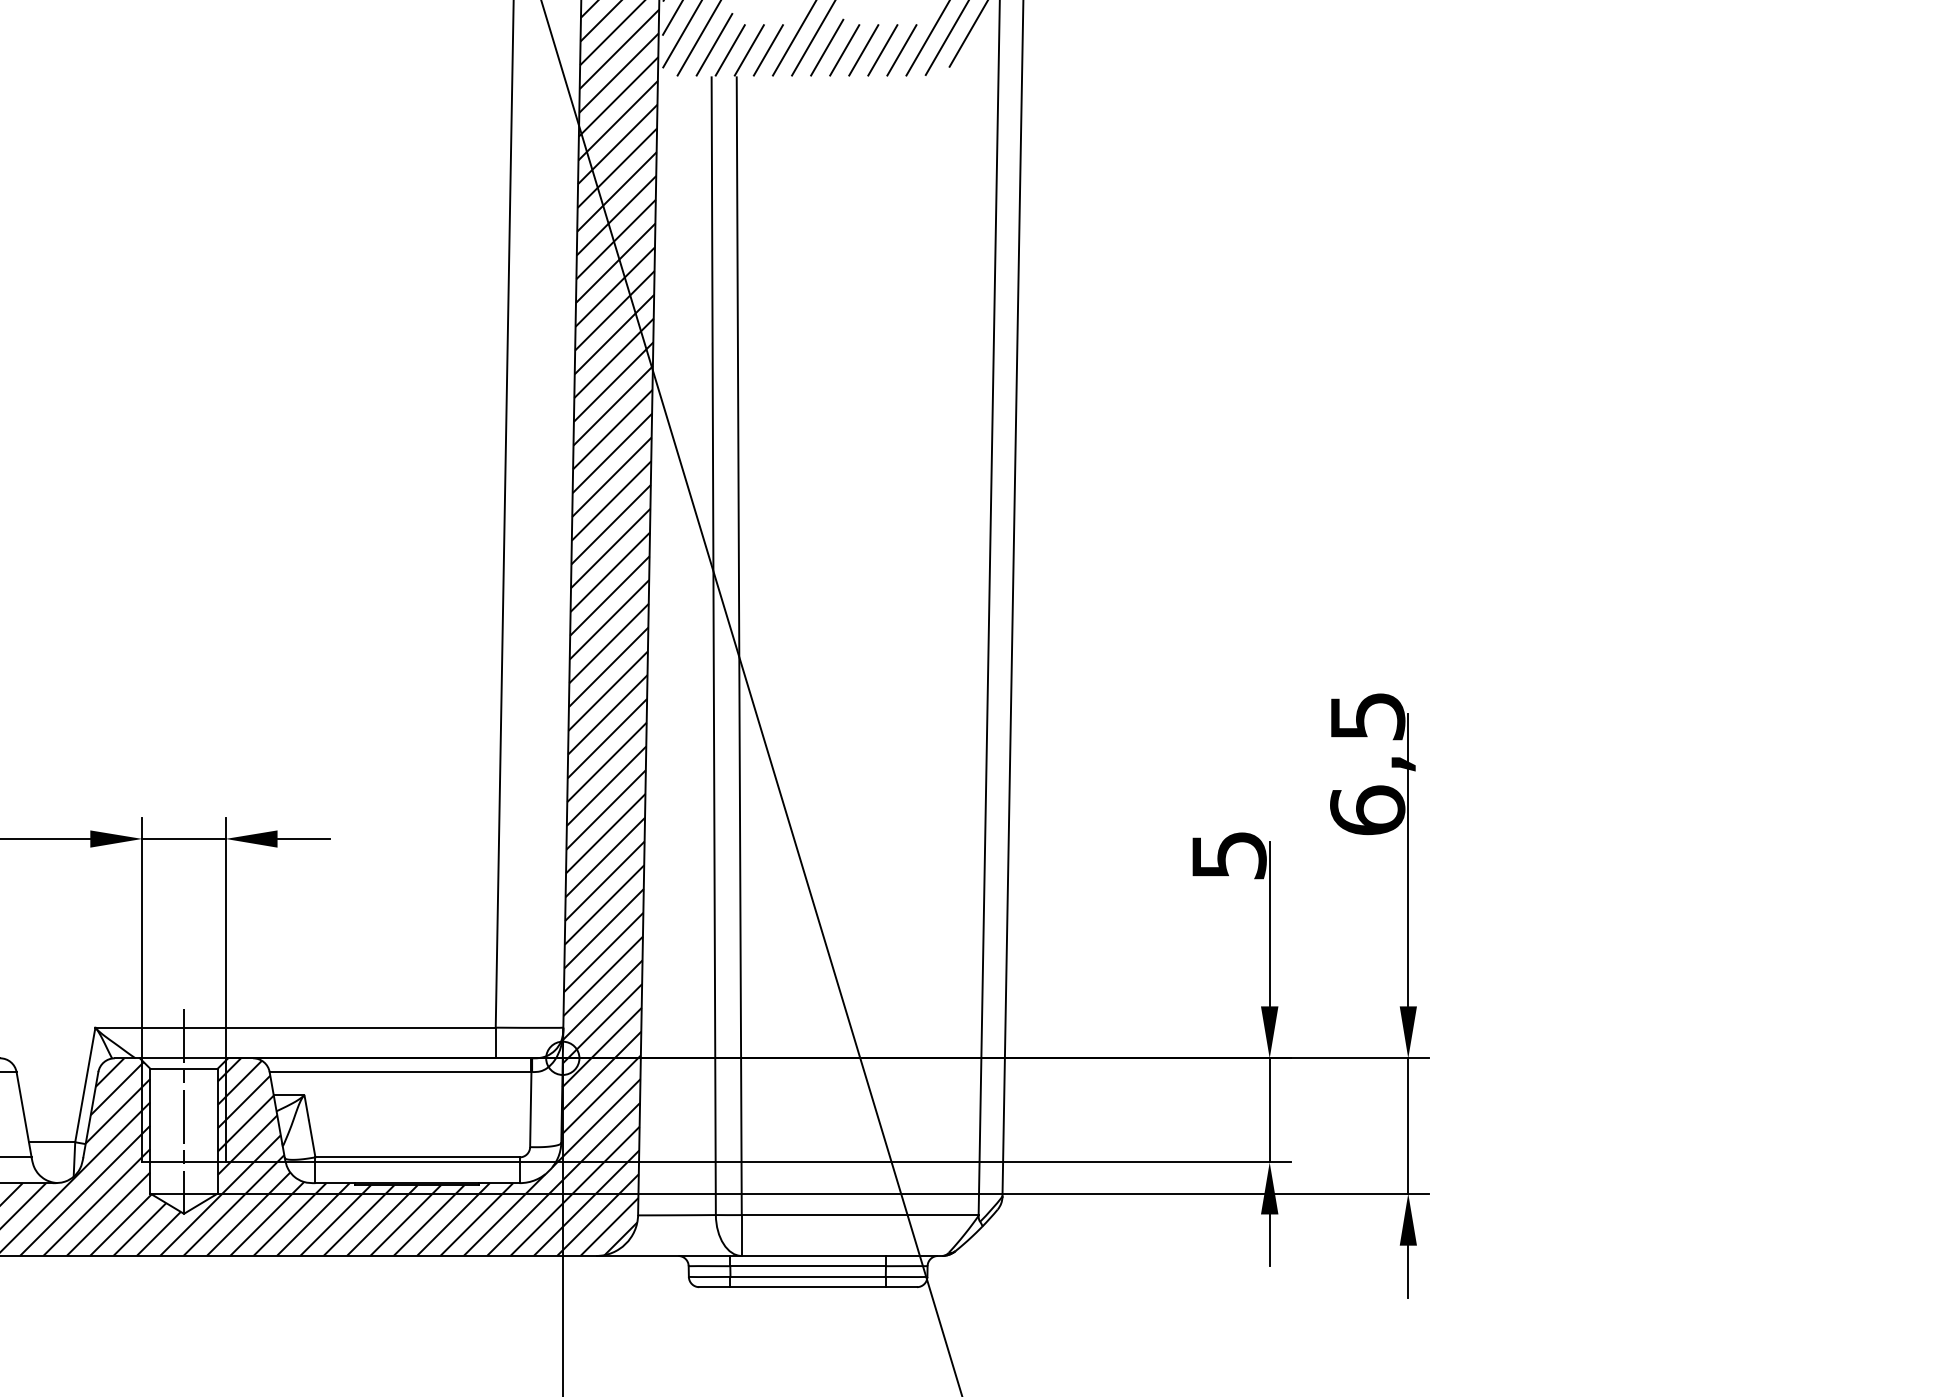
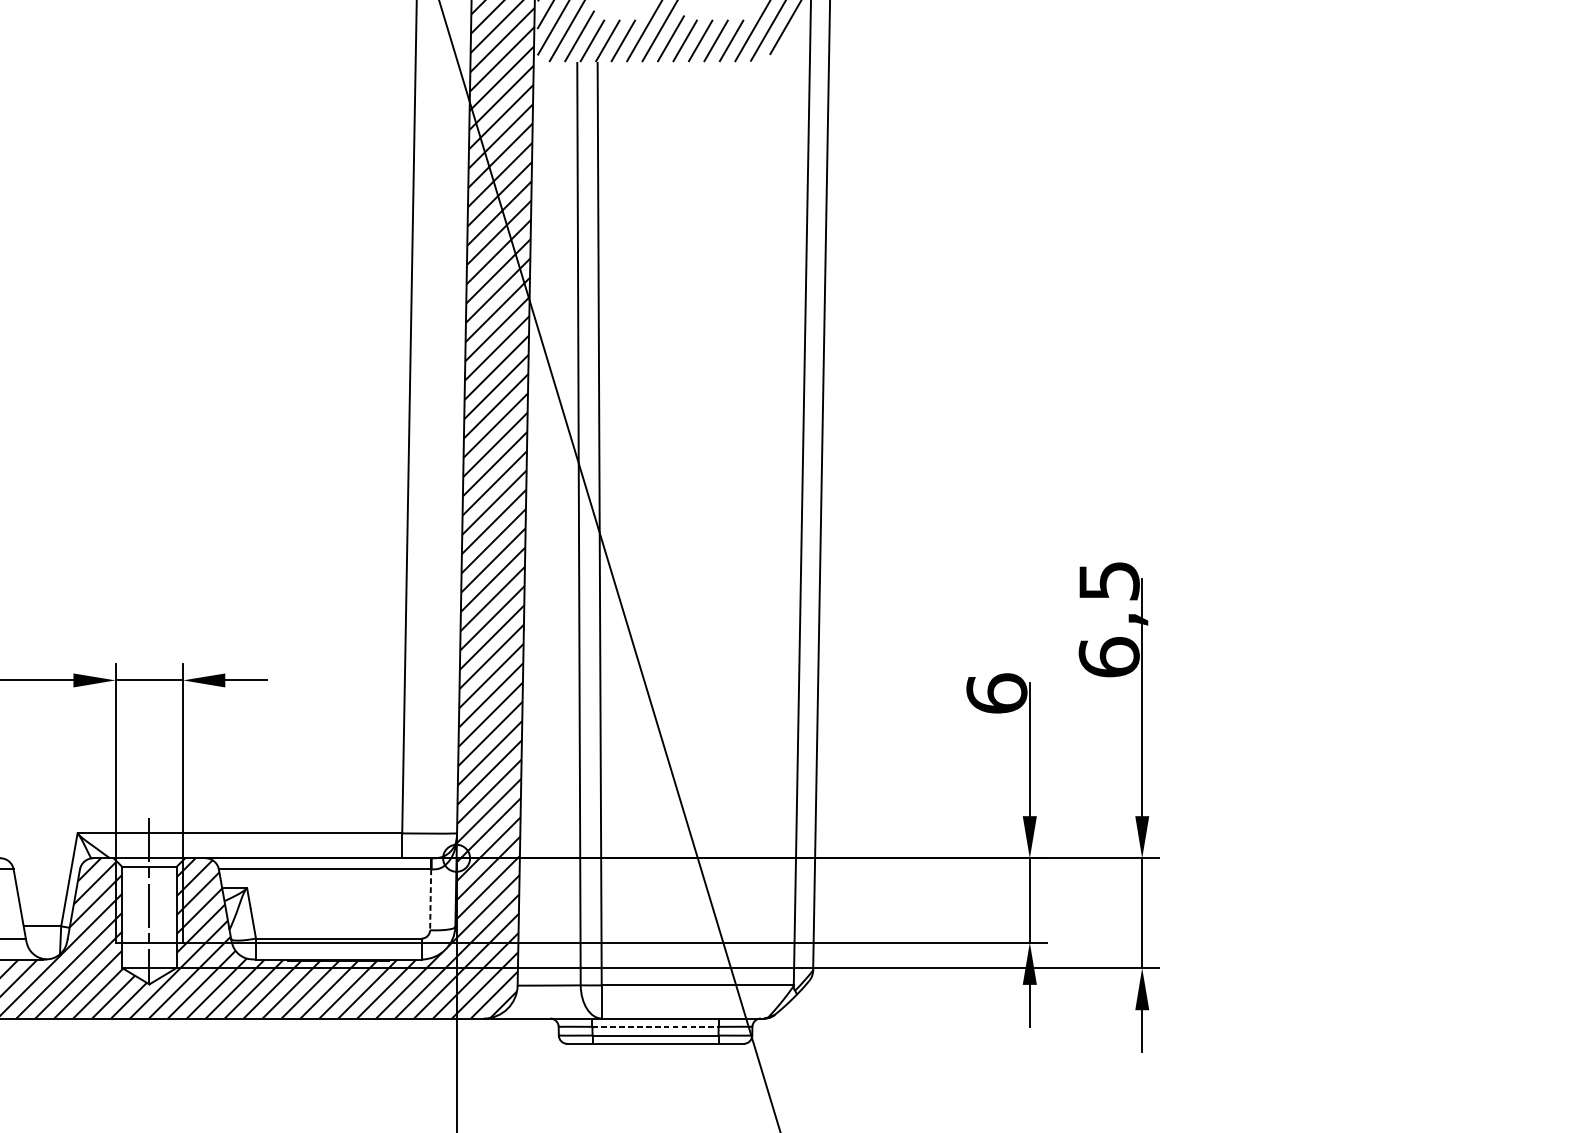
text: (1228, 854) -> (996, 693), 5 -> 6
line: (530, 1109) -> (430, 899), solid -> dashed
line: (808, 1266) -> (655, 1027), solid -> dashed

